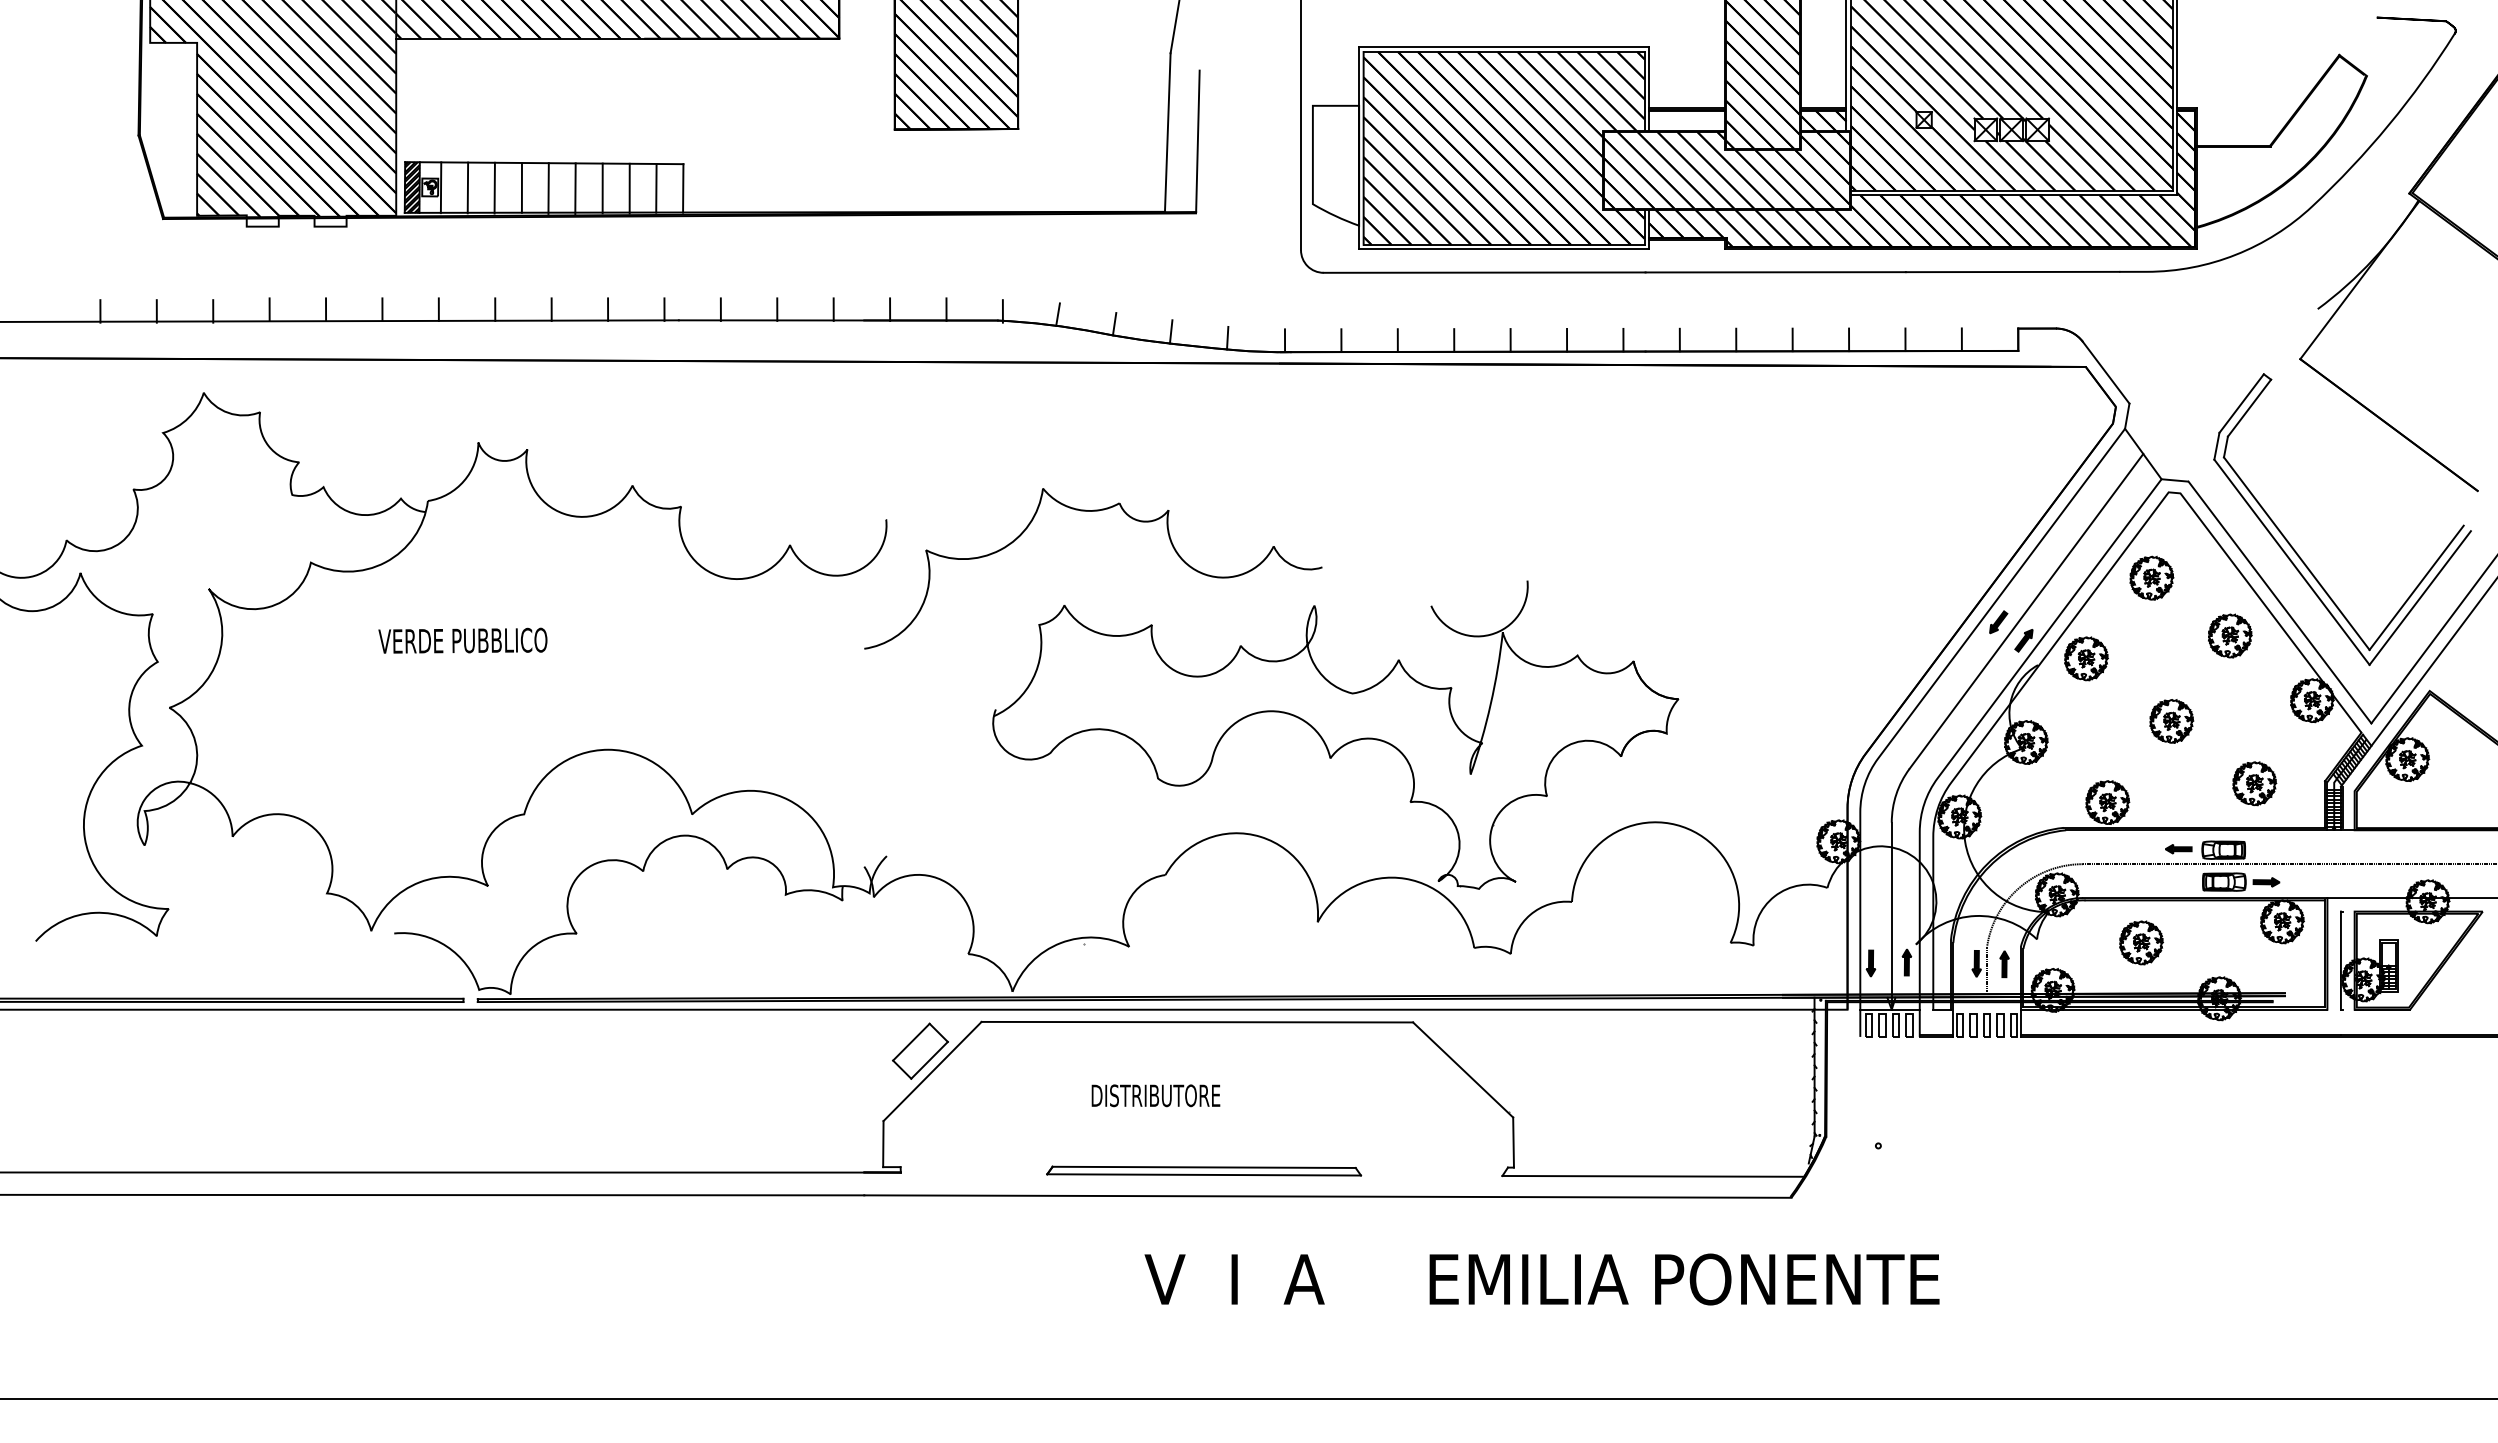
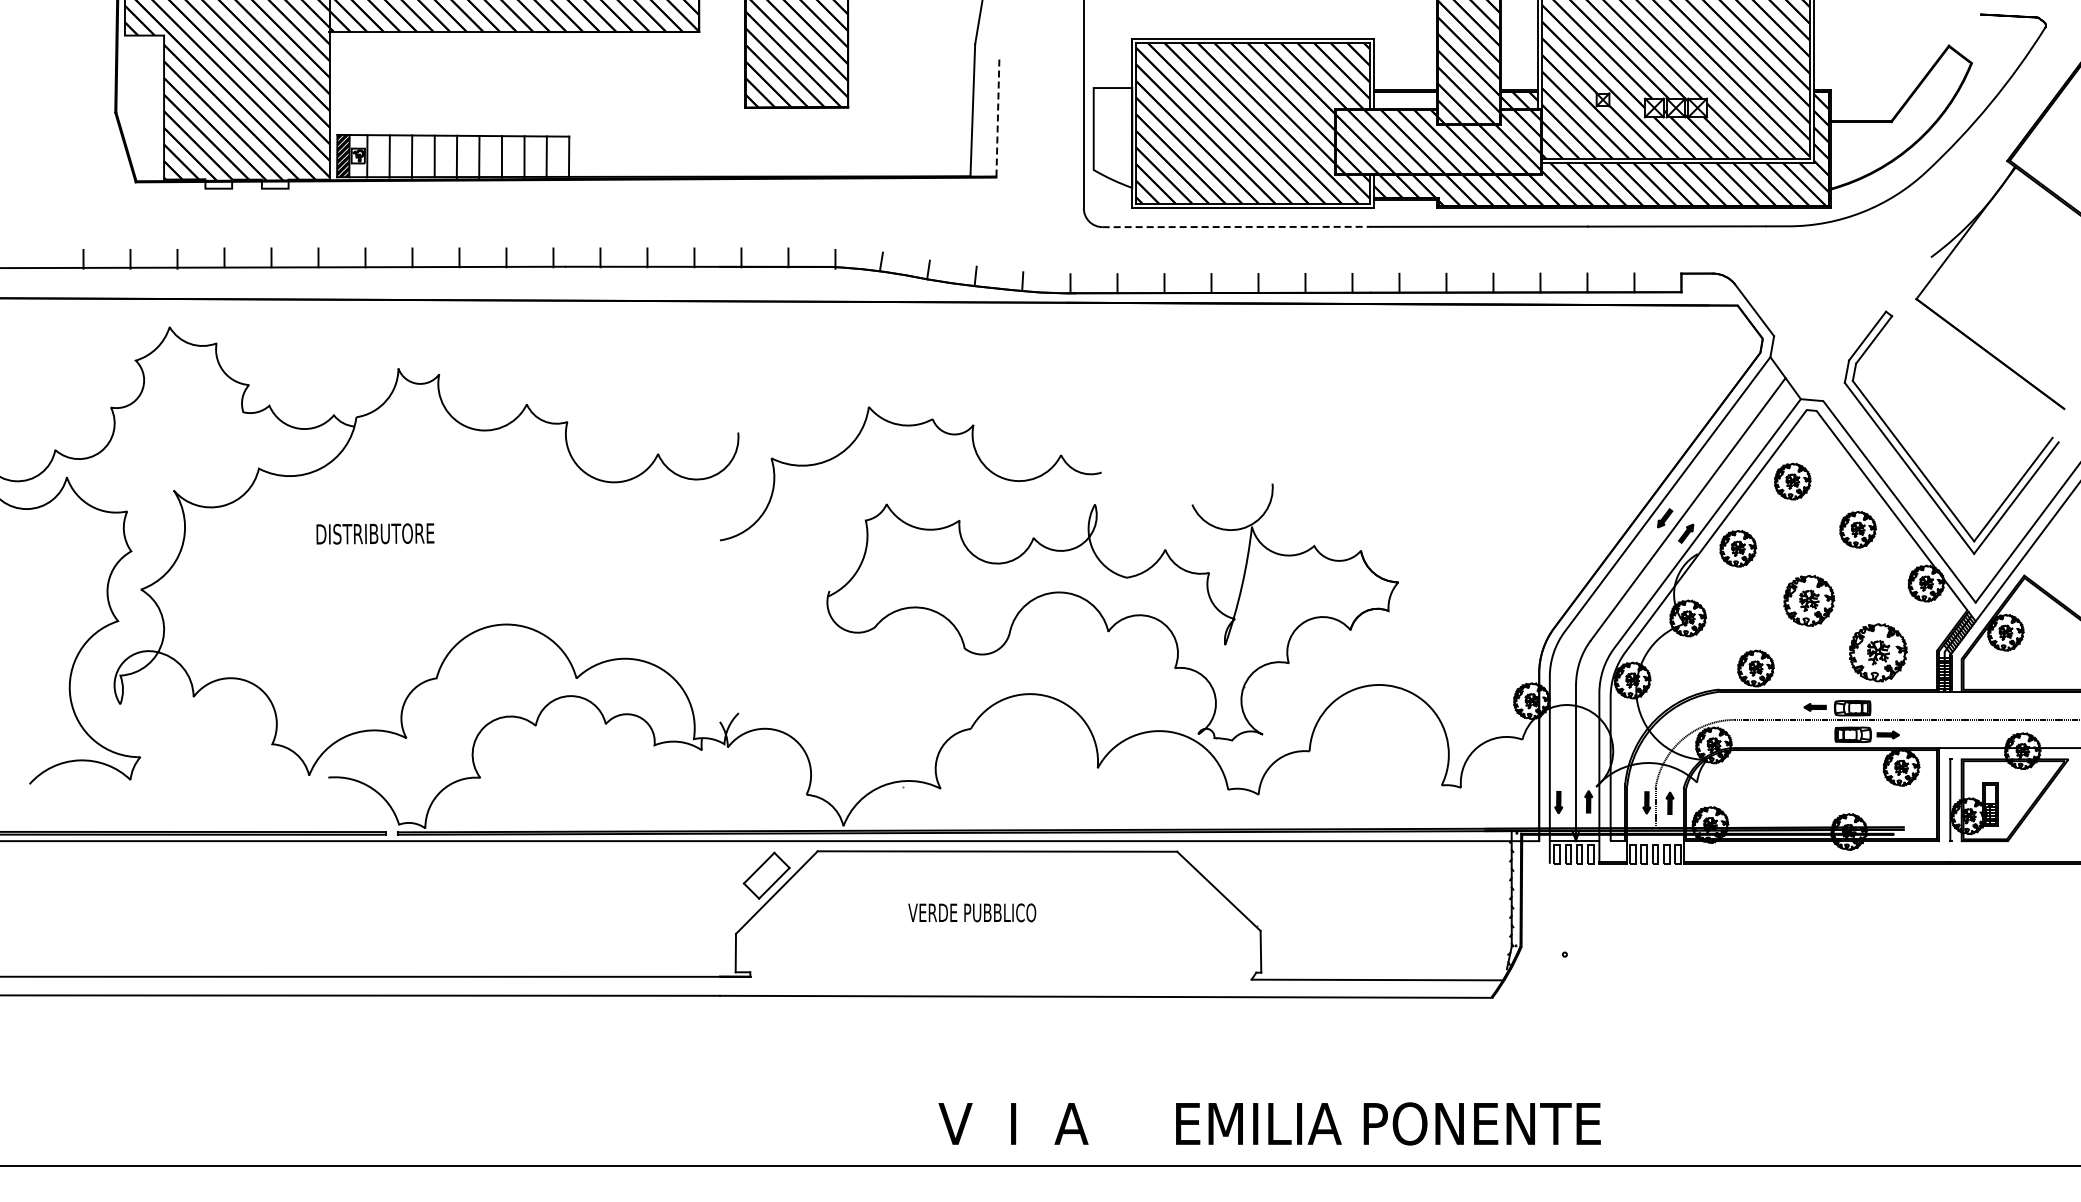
line: (1197, 141) -> (997, 117), solid -> dashed
line: (1485, 273) -> (1237, 227), solid -> dashed
text: (462, 640) -> (385, 533), VERDE PUBBLICO -> DISTRIBUTORE
part: (2171, 720) -> (1809, 600), size x1.4
part: (2254, 783) -> (1878, 652), size x1.6
part: (2141, 942) -> (1784, 785), removed
text: (1167, 1095) -> (972, 912), DISTRIBUTORE -> VERDE PUBBLICO
part: (1203, 1170) -> (1002, 975), removed
text: (1541, 1278) -> (1269, 1123), moved

